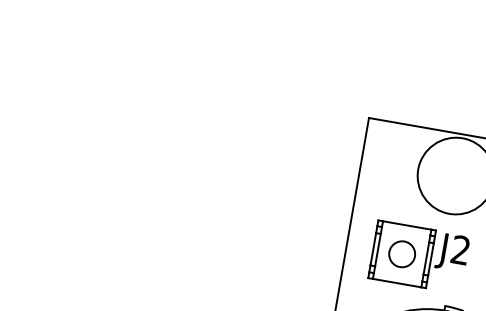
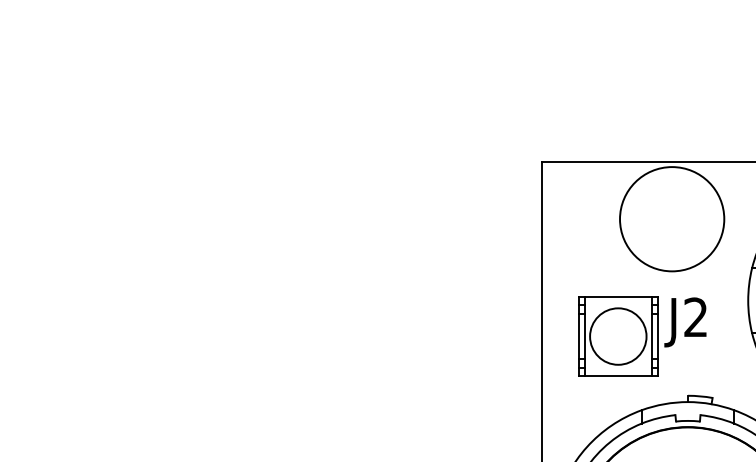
circle: (401, 254) -> (617, 336), size x1.6

